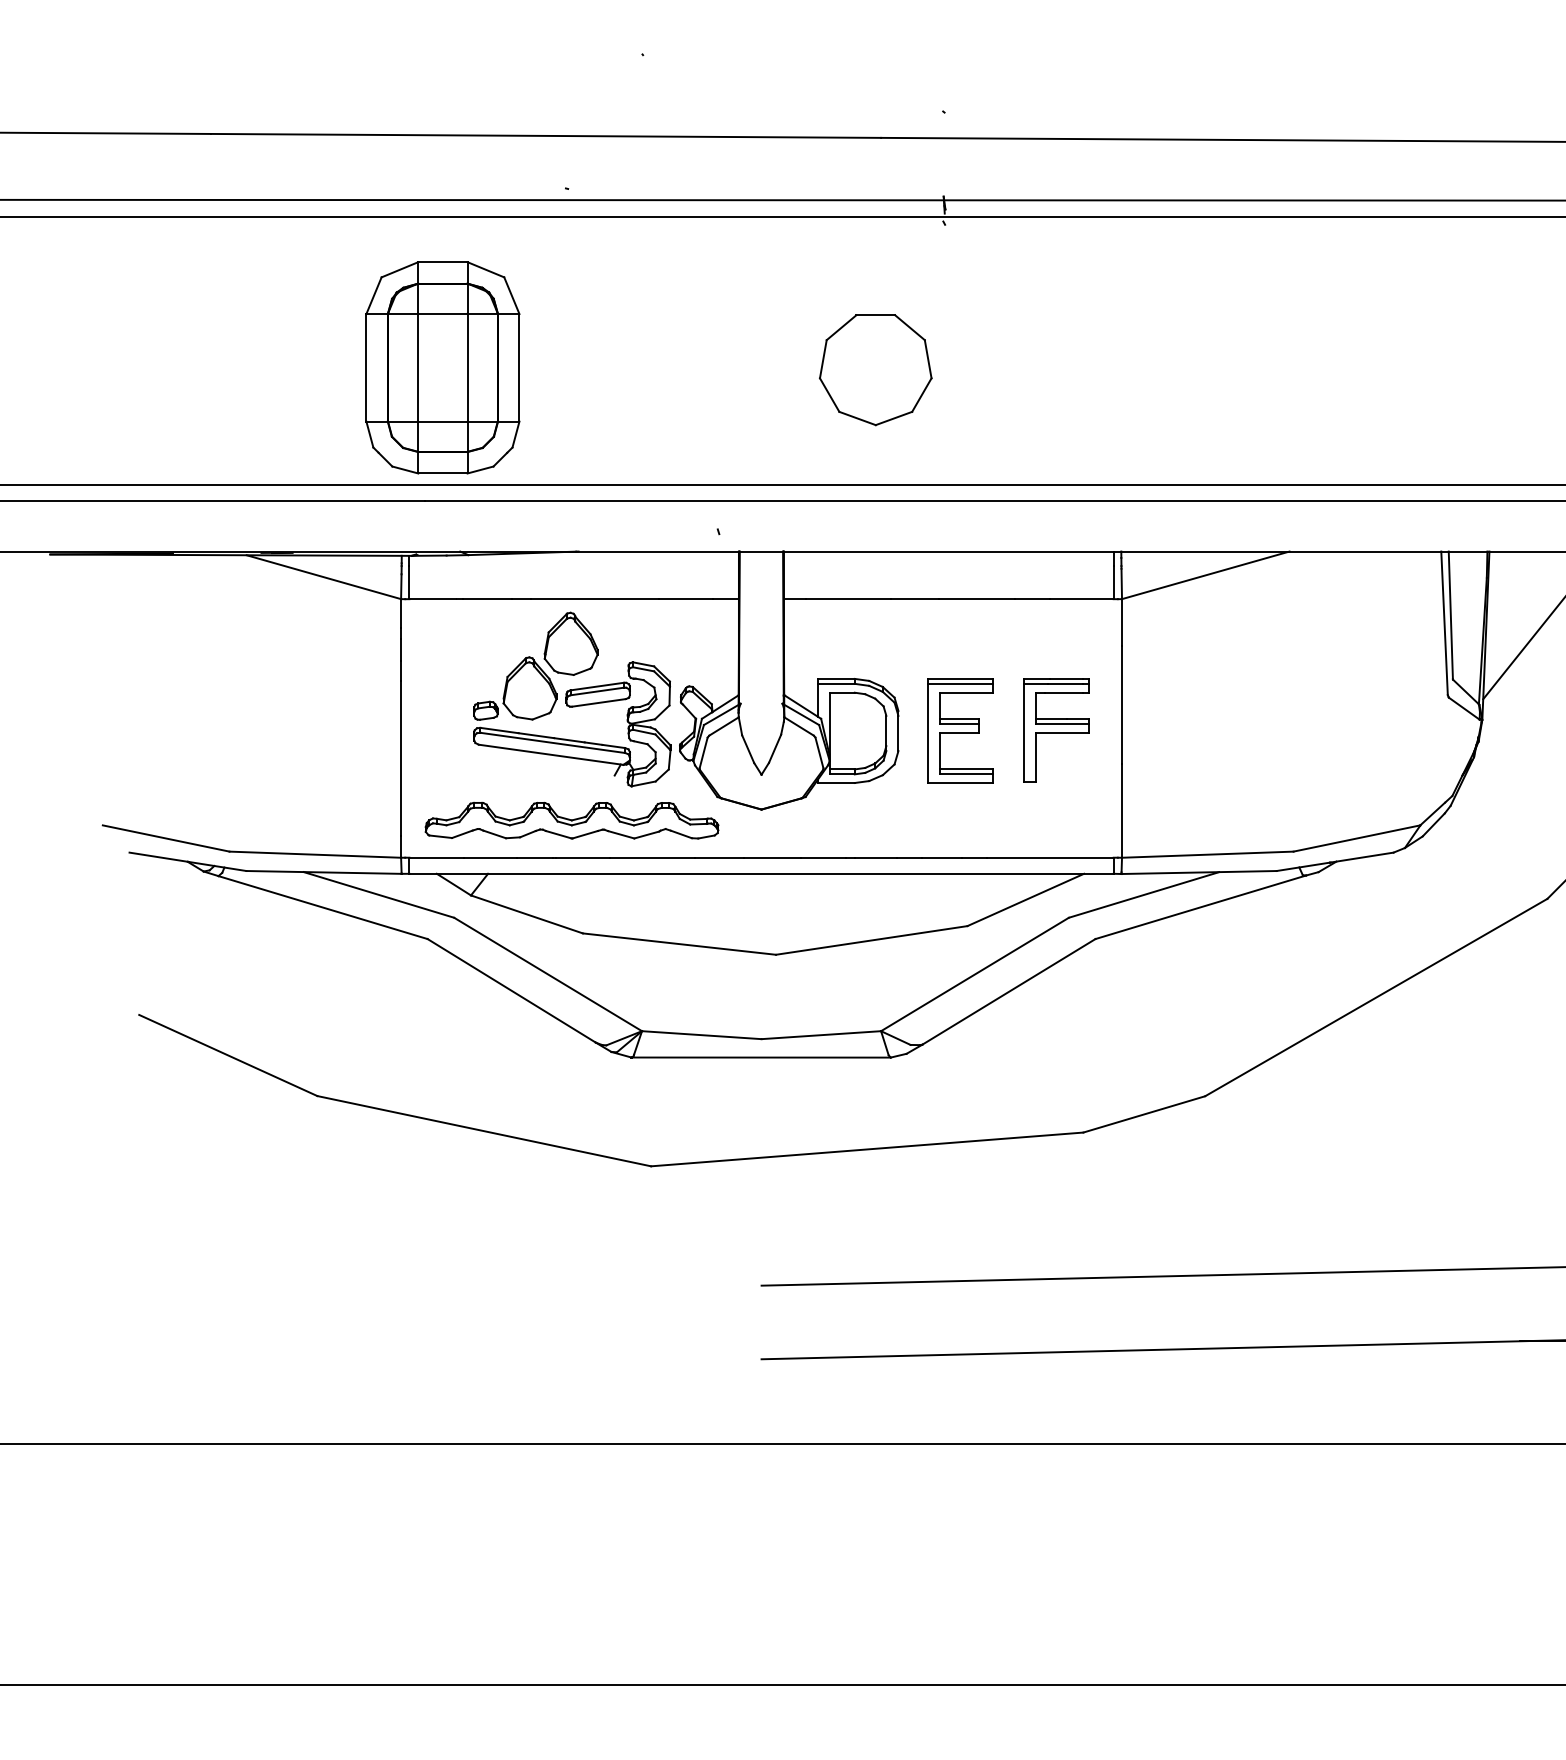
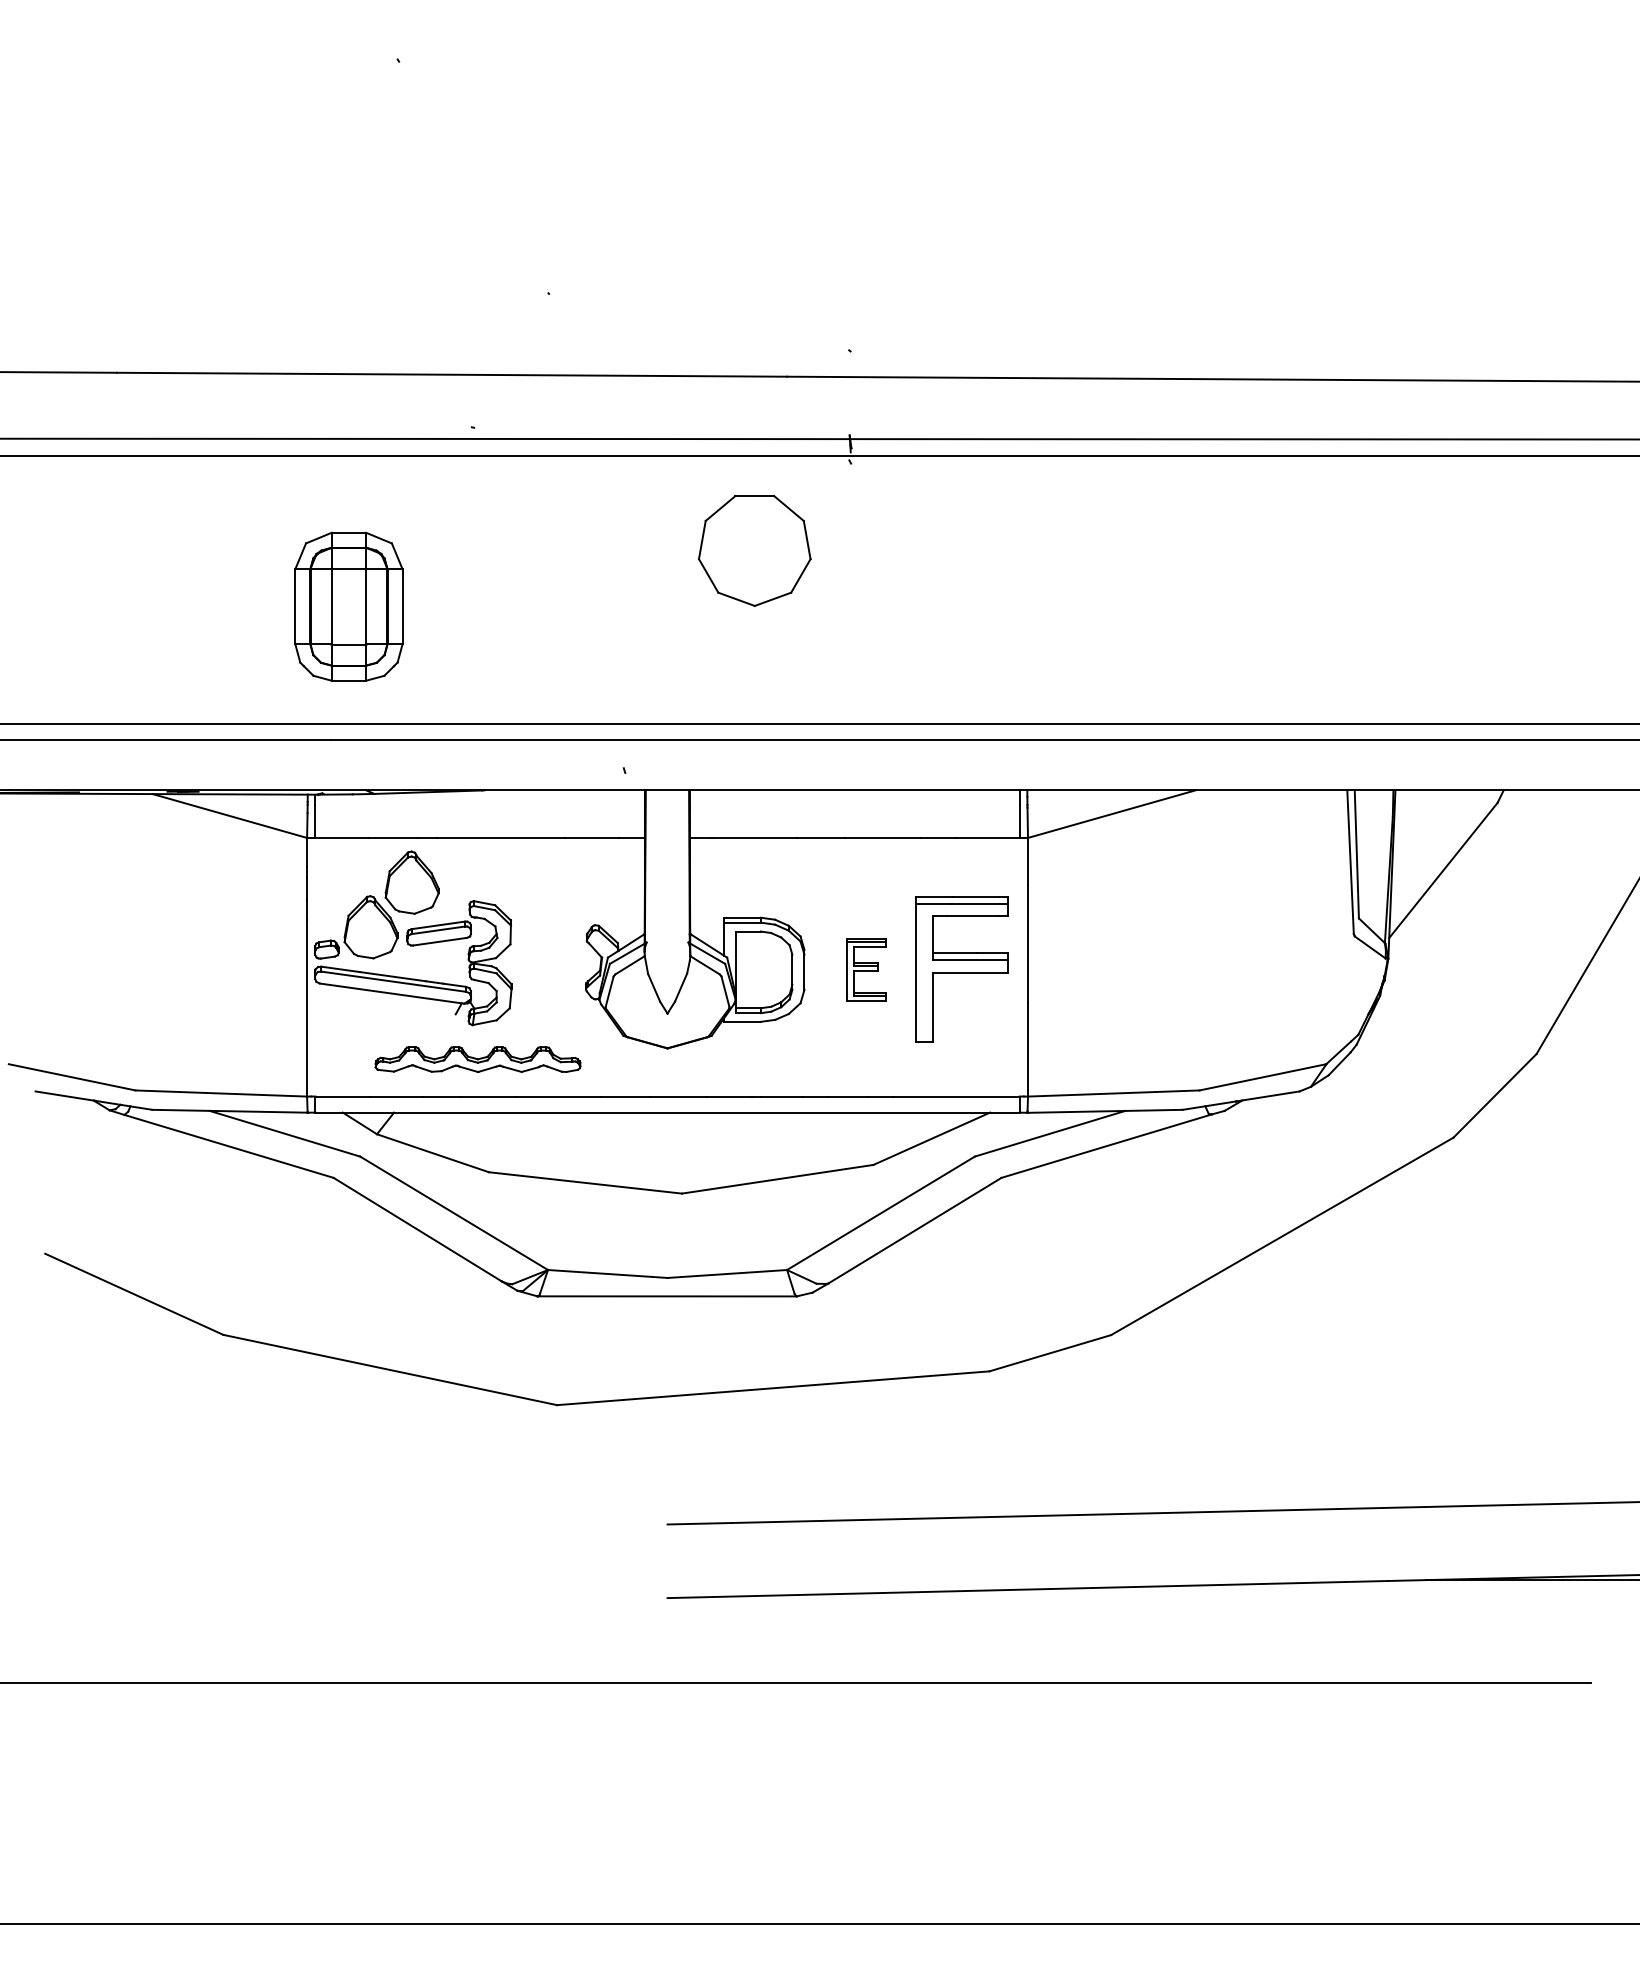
part: (442, 367) -> (348, 606), size x0.7
part: (875, 369) -> (754, 550), moved
part: (572, 699) -> (413, 938), moved
part: (960, 730) -> (866, 969), size x0.6
part: (1056, 730) -> (962, 969), size x1.4
part: (571, 820) -> (477, 1059), size x0.7

